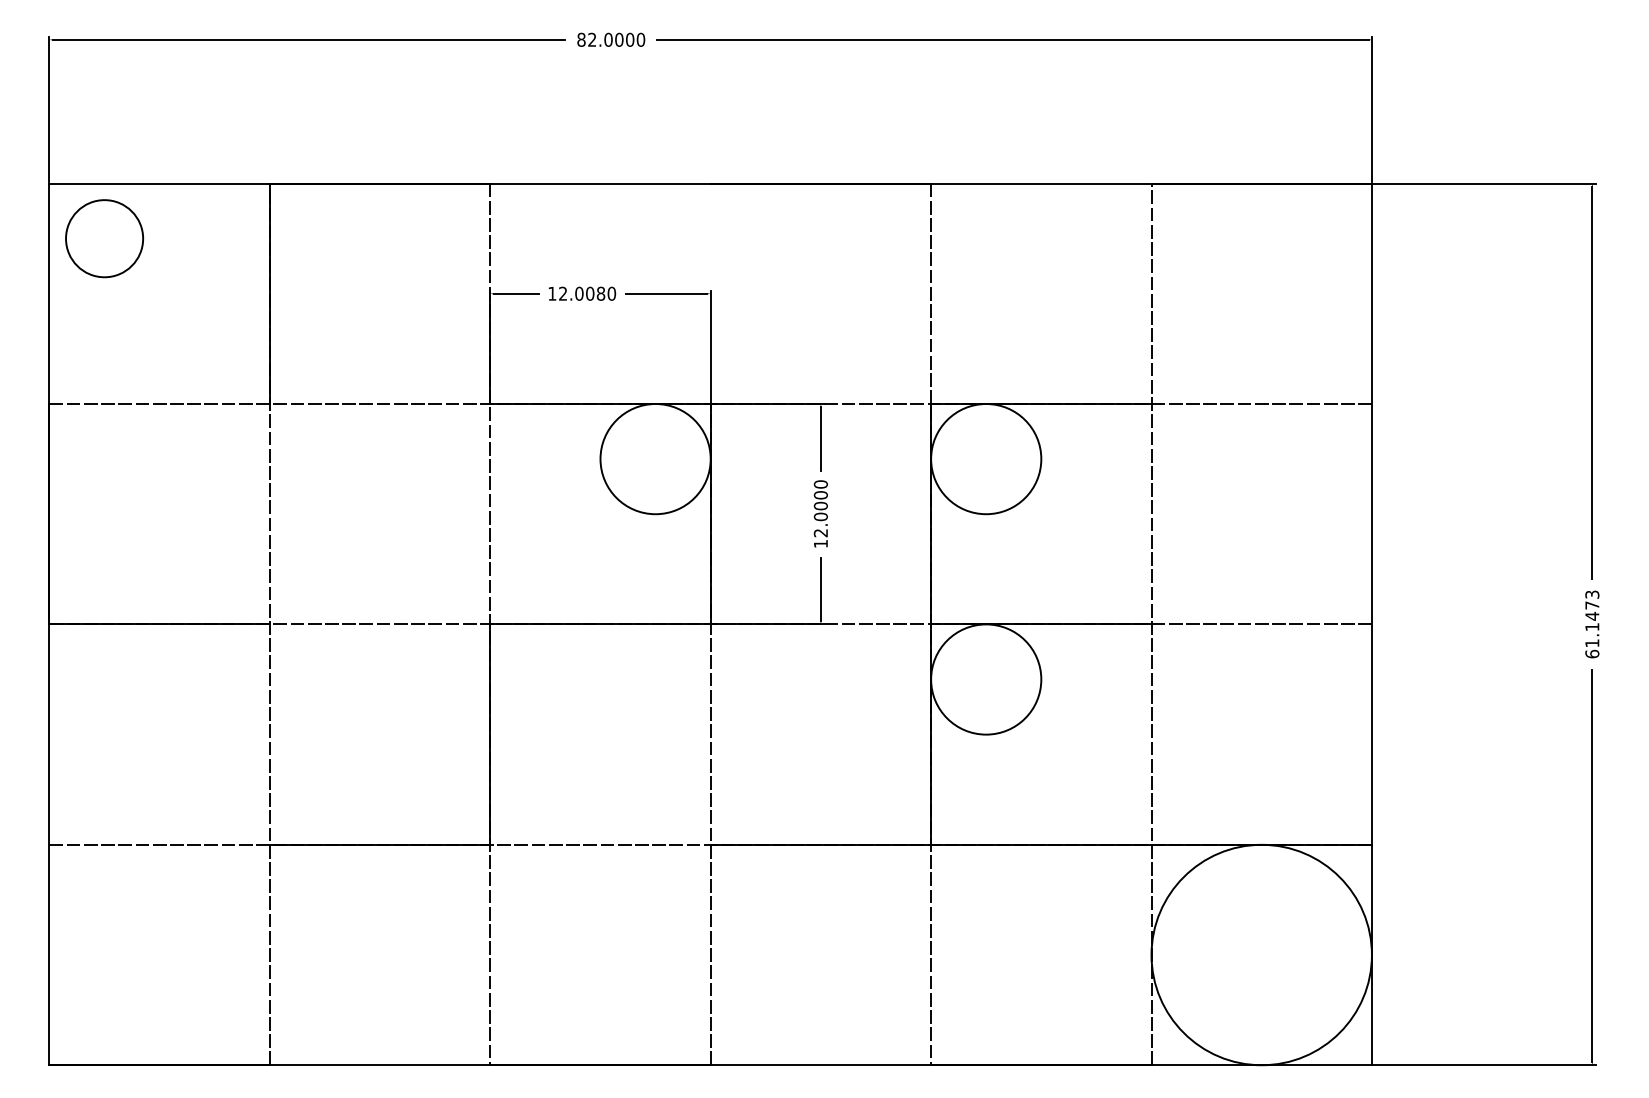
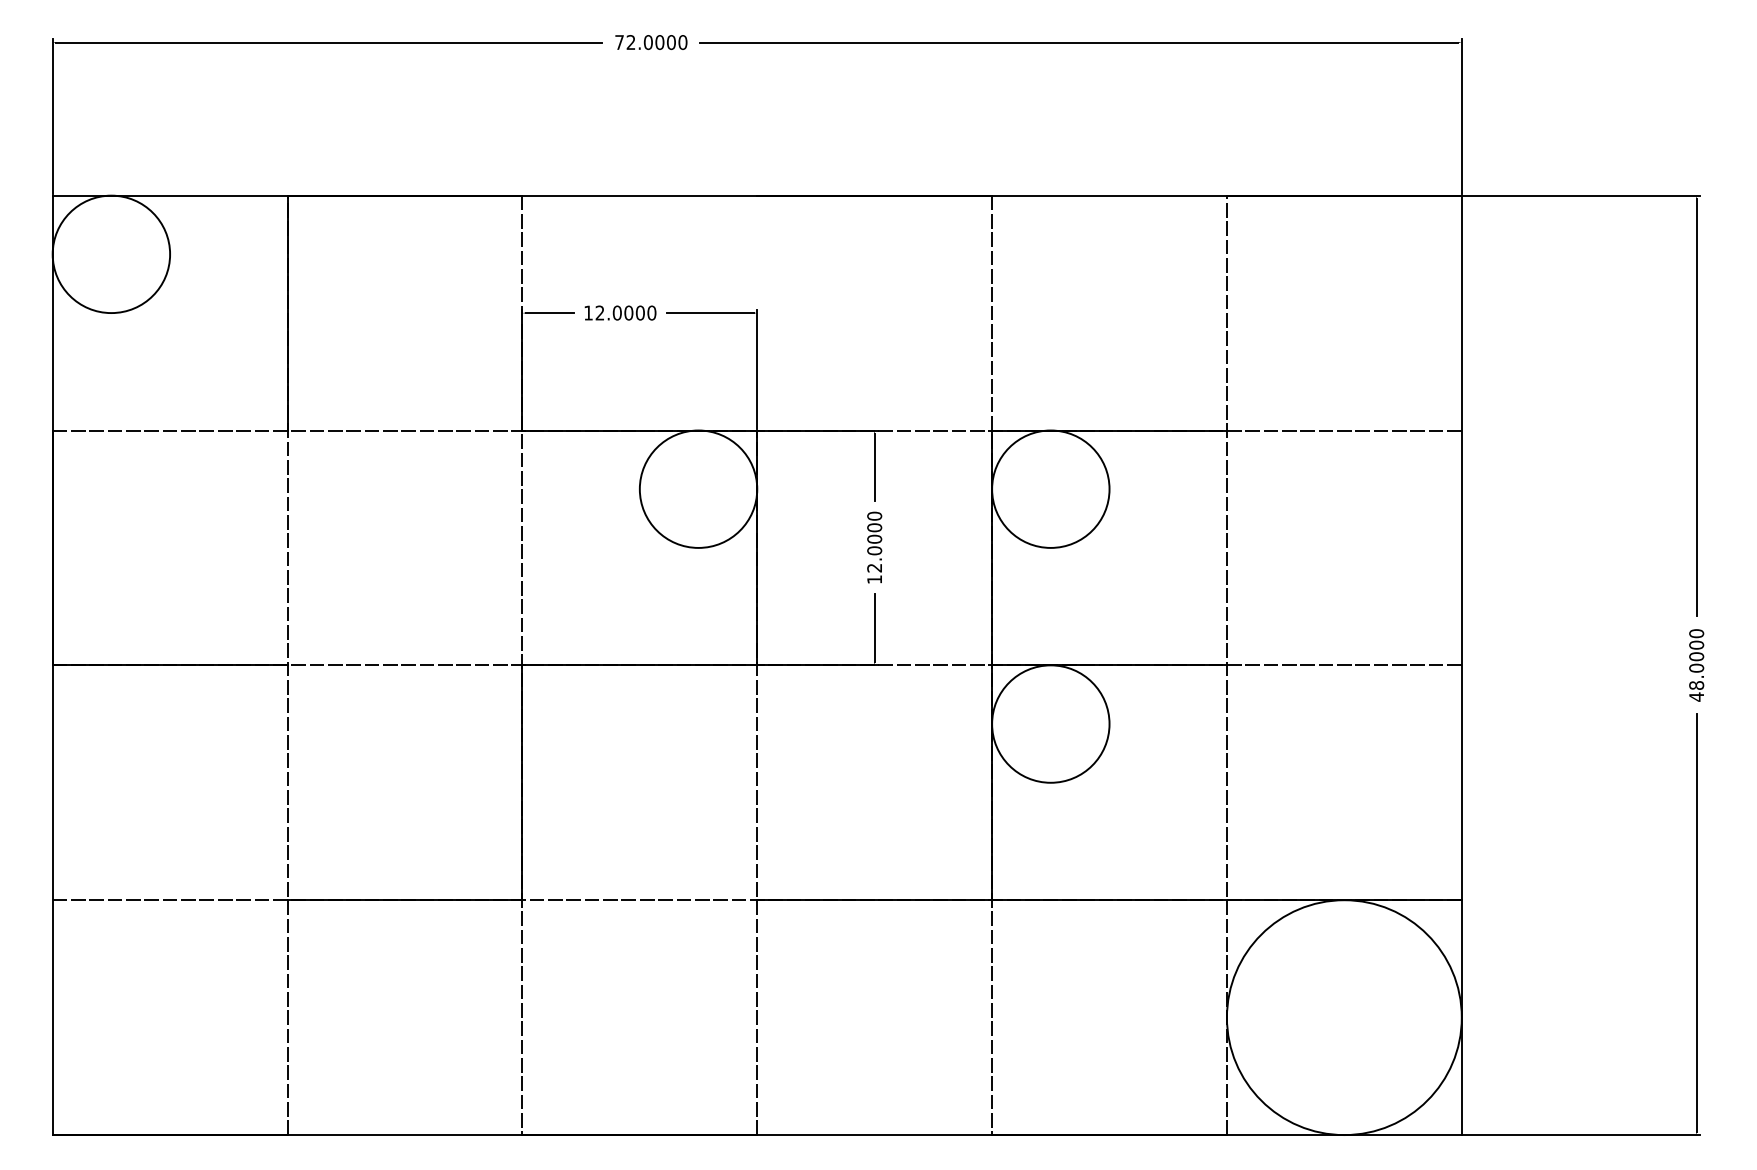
text: (581, 39) -> (619, 42), 82.0000 -> 72.0000
circle: (104, 238) -> (111, 254), size x1.43
text: (600, 293) -> (639, 312), 12.0080 -> 12.0000
text: (1592, 624) -> (1696, 665), 61.1473 -> 48.0000

